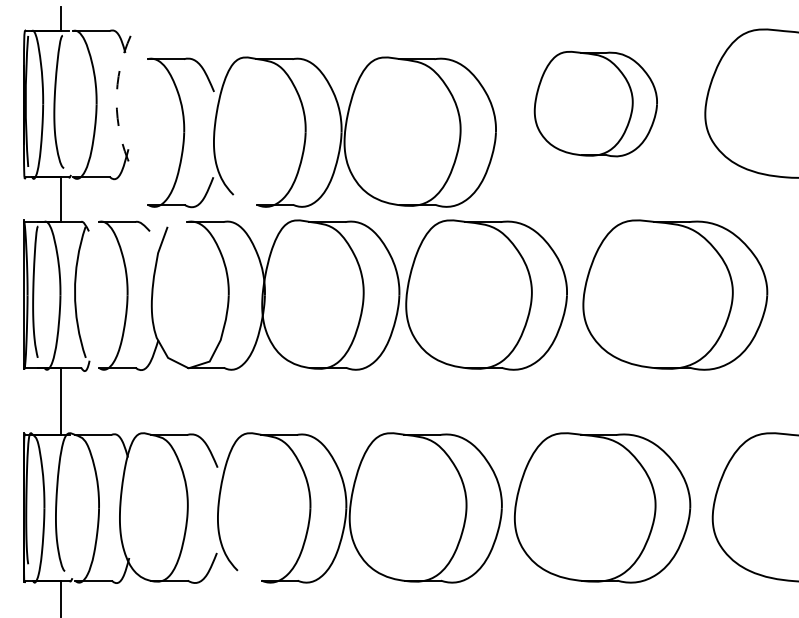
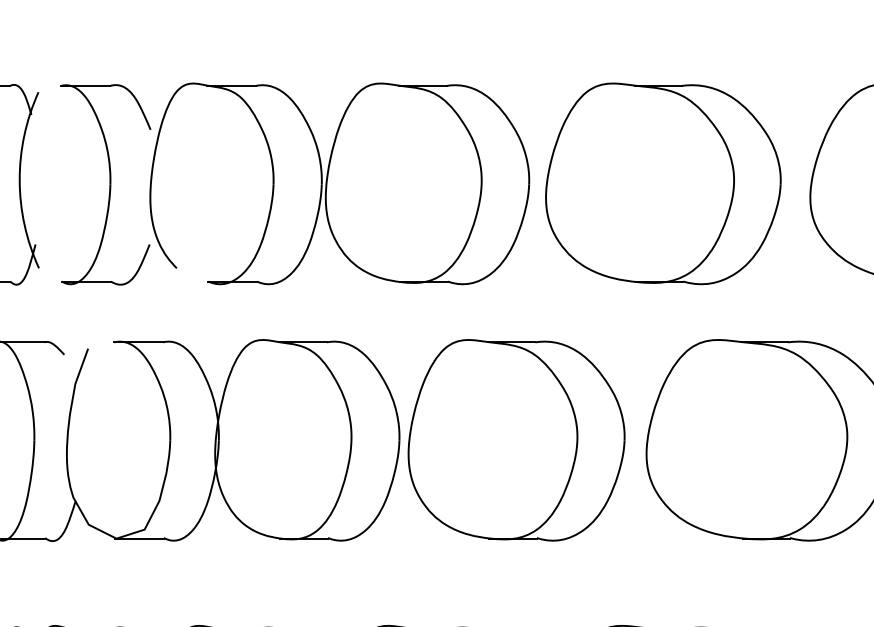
arc: (116, 101) -> (19, 180), dashed -> solid
part: (595, 103) -> (662, 182), size x1.43
part: (321, 132) -> (294, 184), moved

